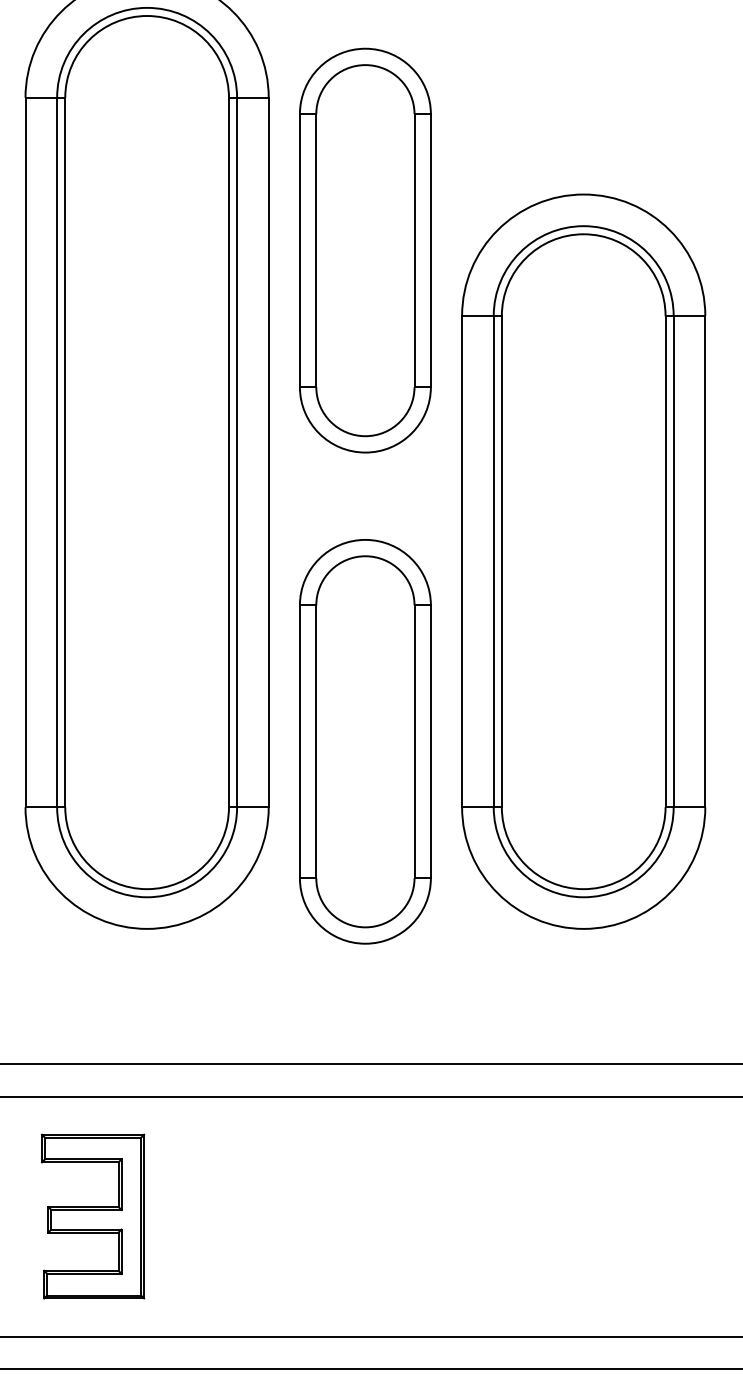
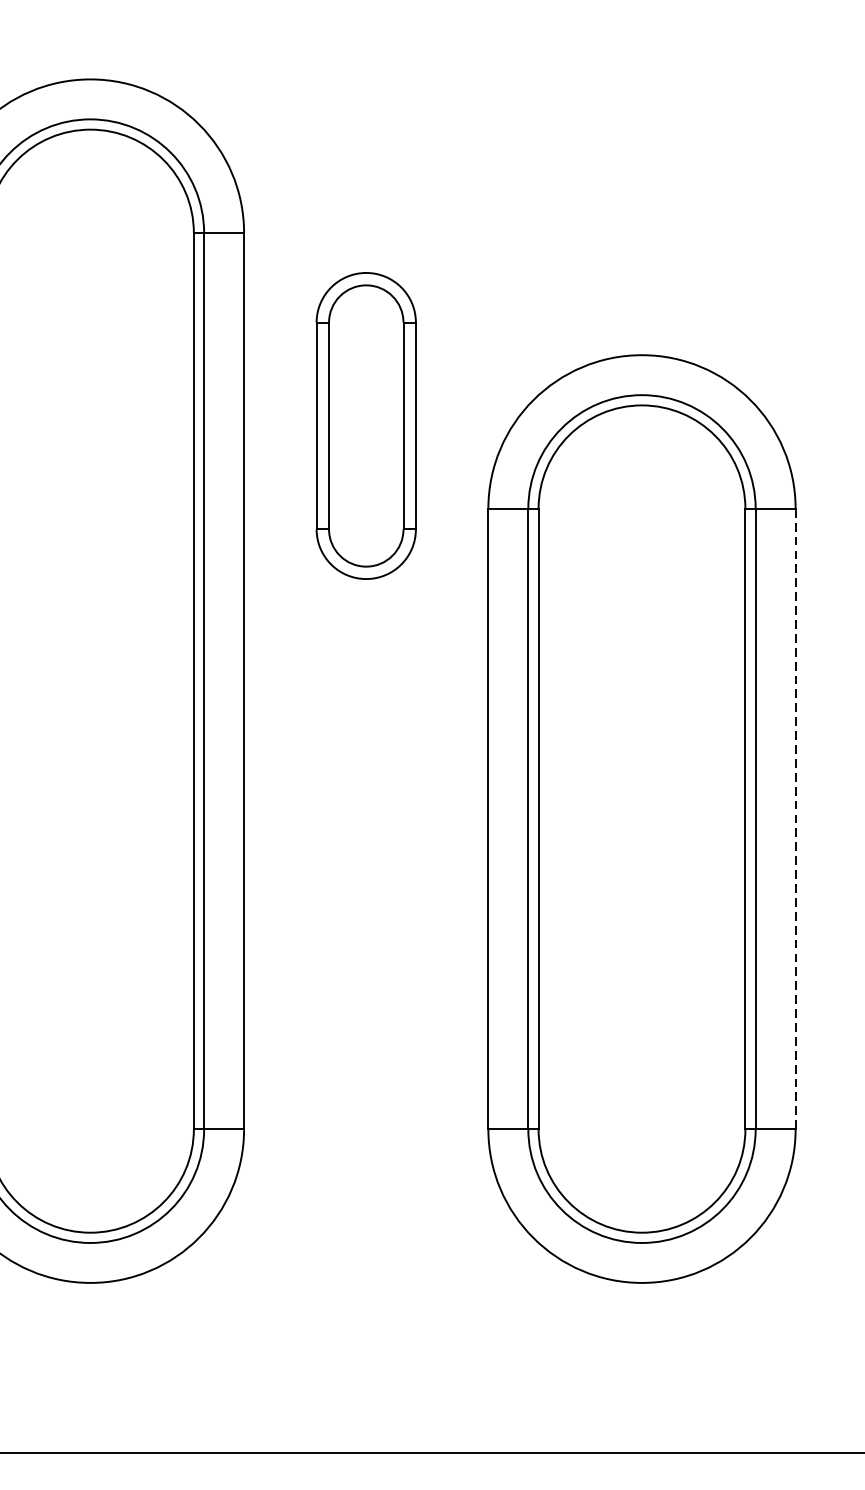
part: (365, 250) -> (366, 425), size x0.6
line: (705, 561) -> (795, 818), solid -> dashed
part: (365, 741) -> (366, 1046), removed

